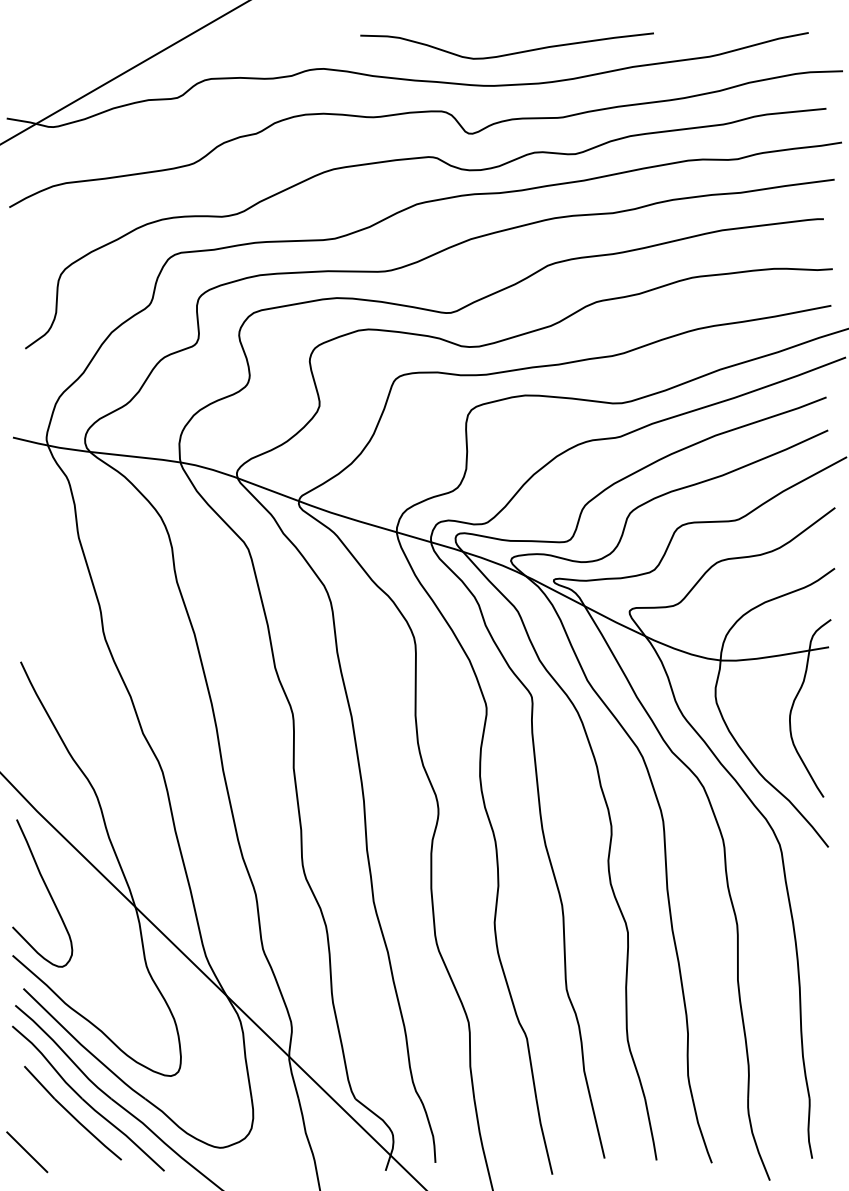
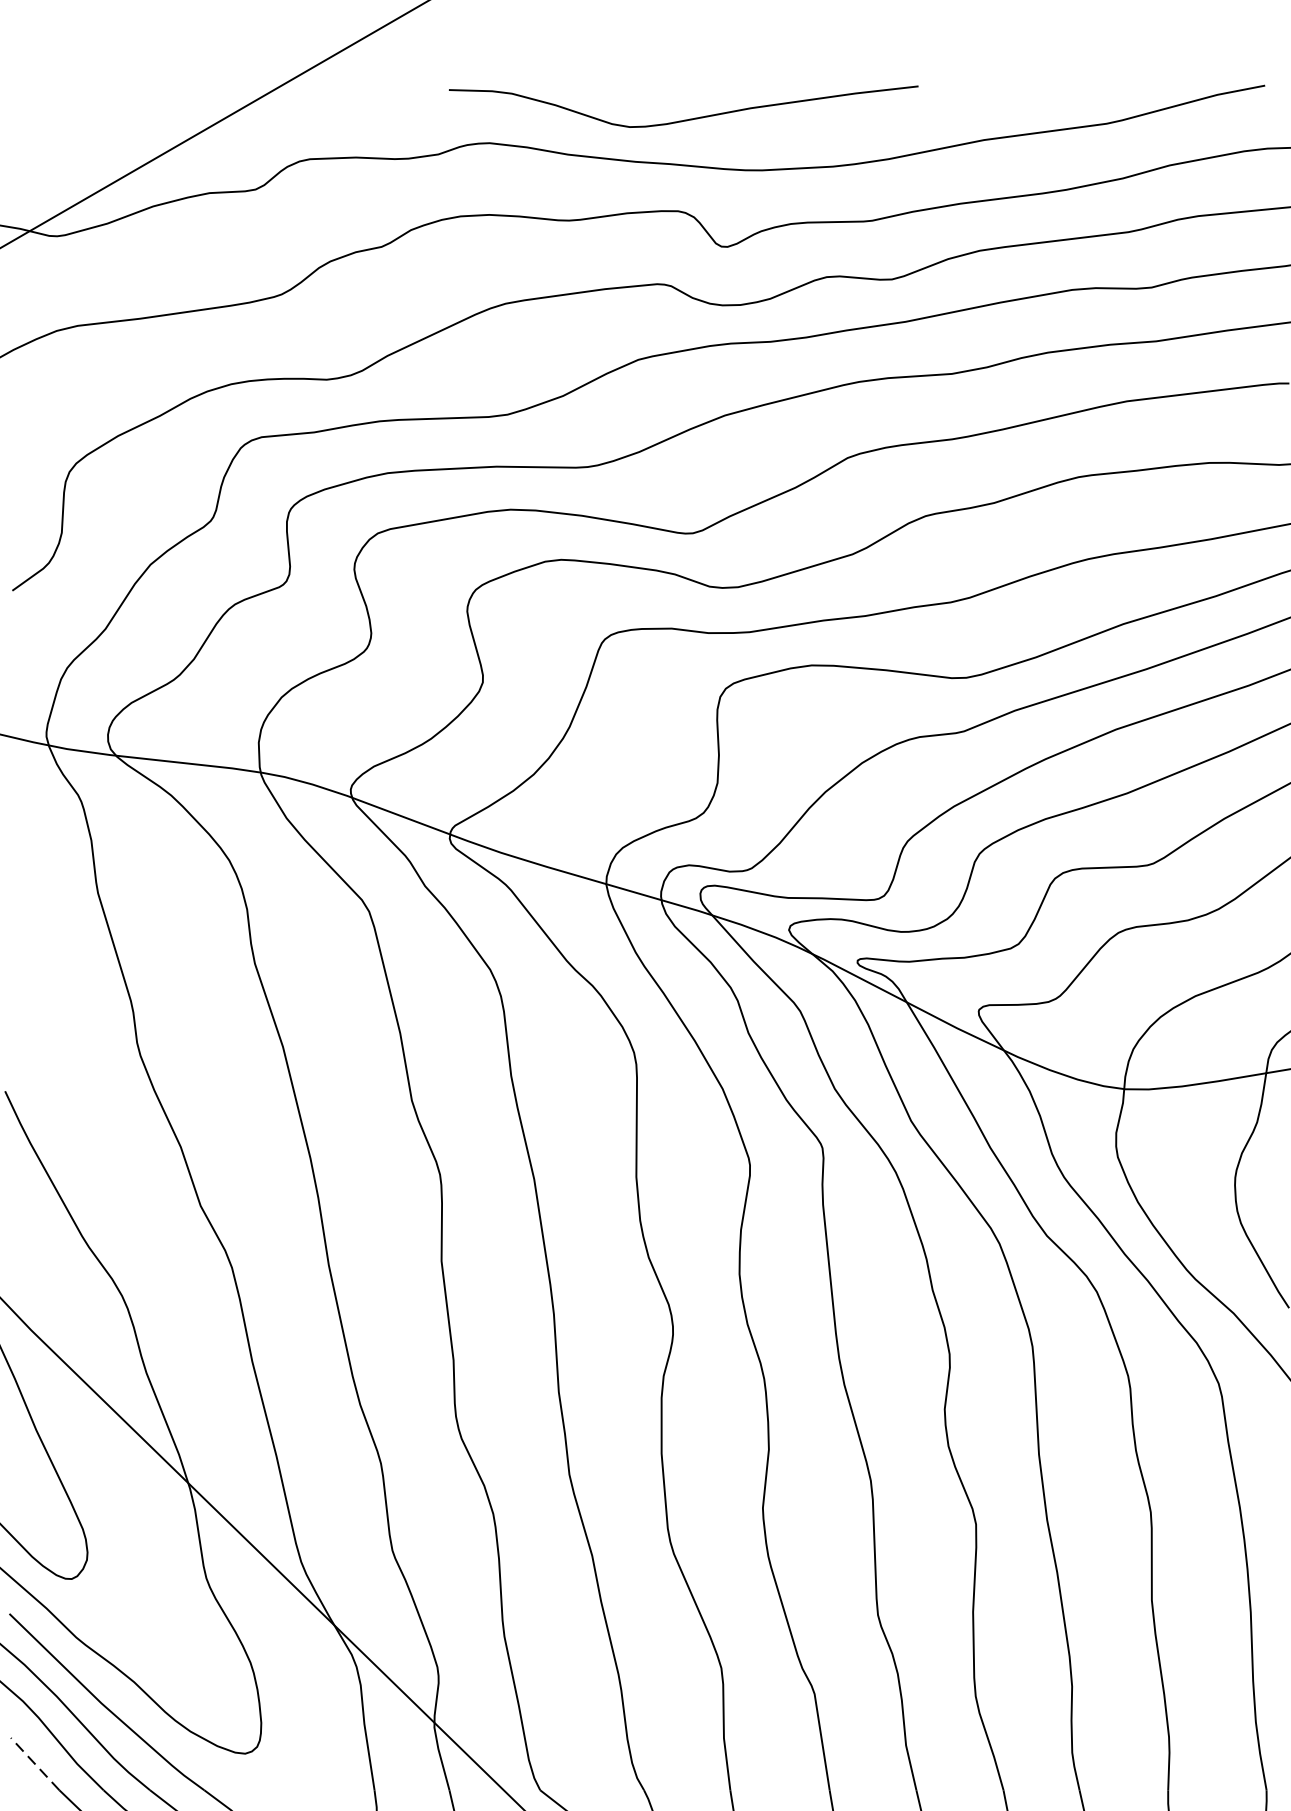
curve: (508, 53) -> (685, 118), moved
line: (39, 1082) -> (35, 1763), solid -> dashed

